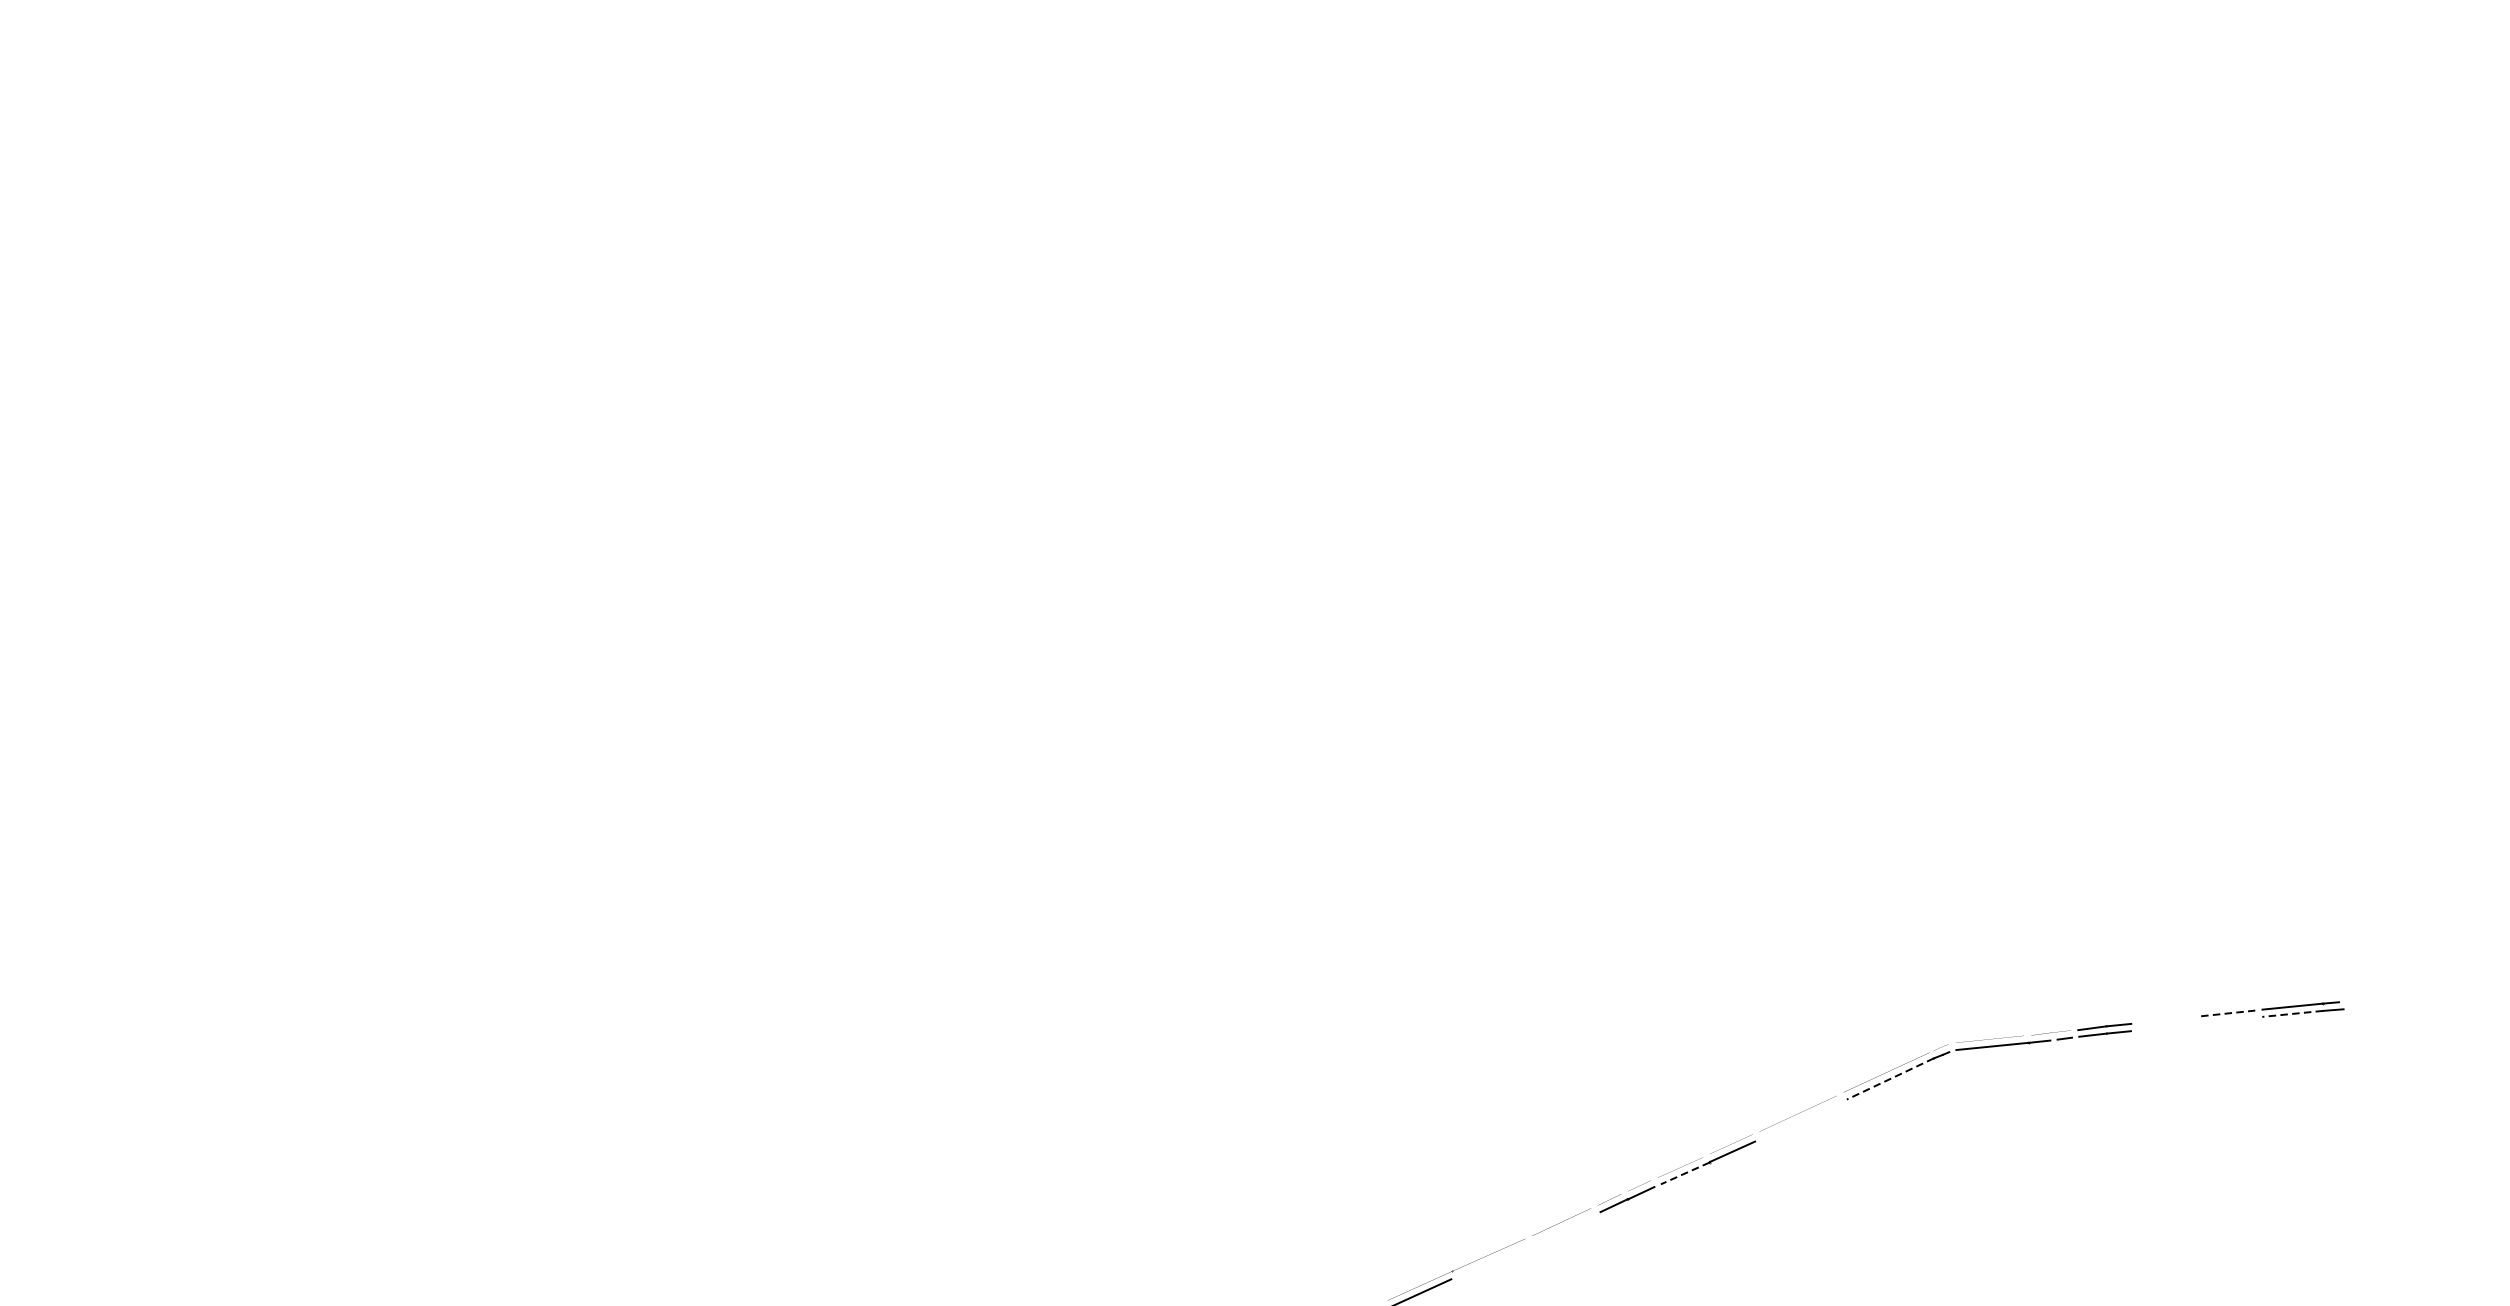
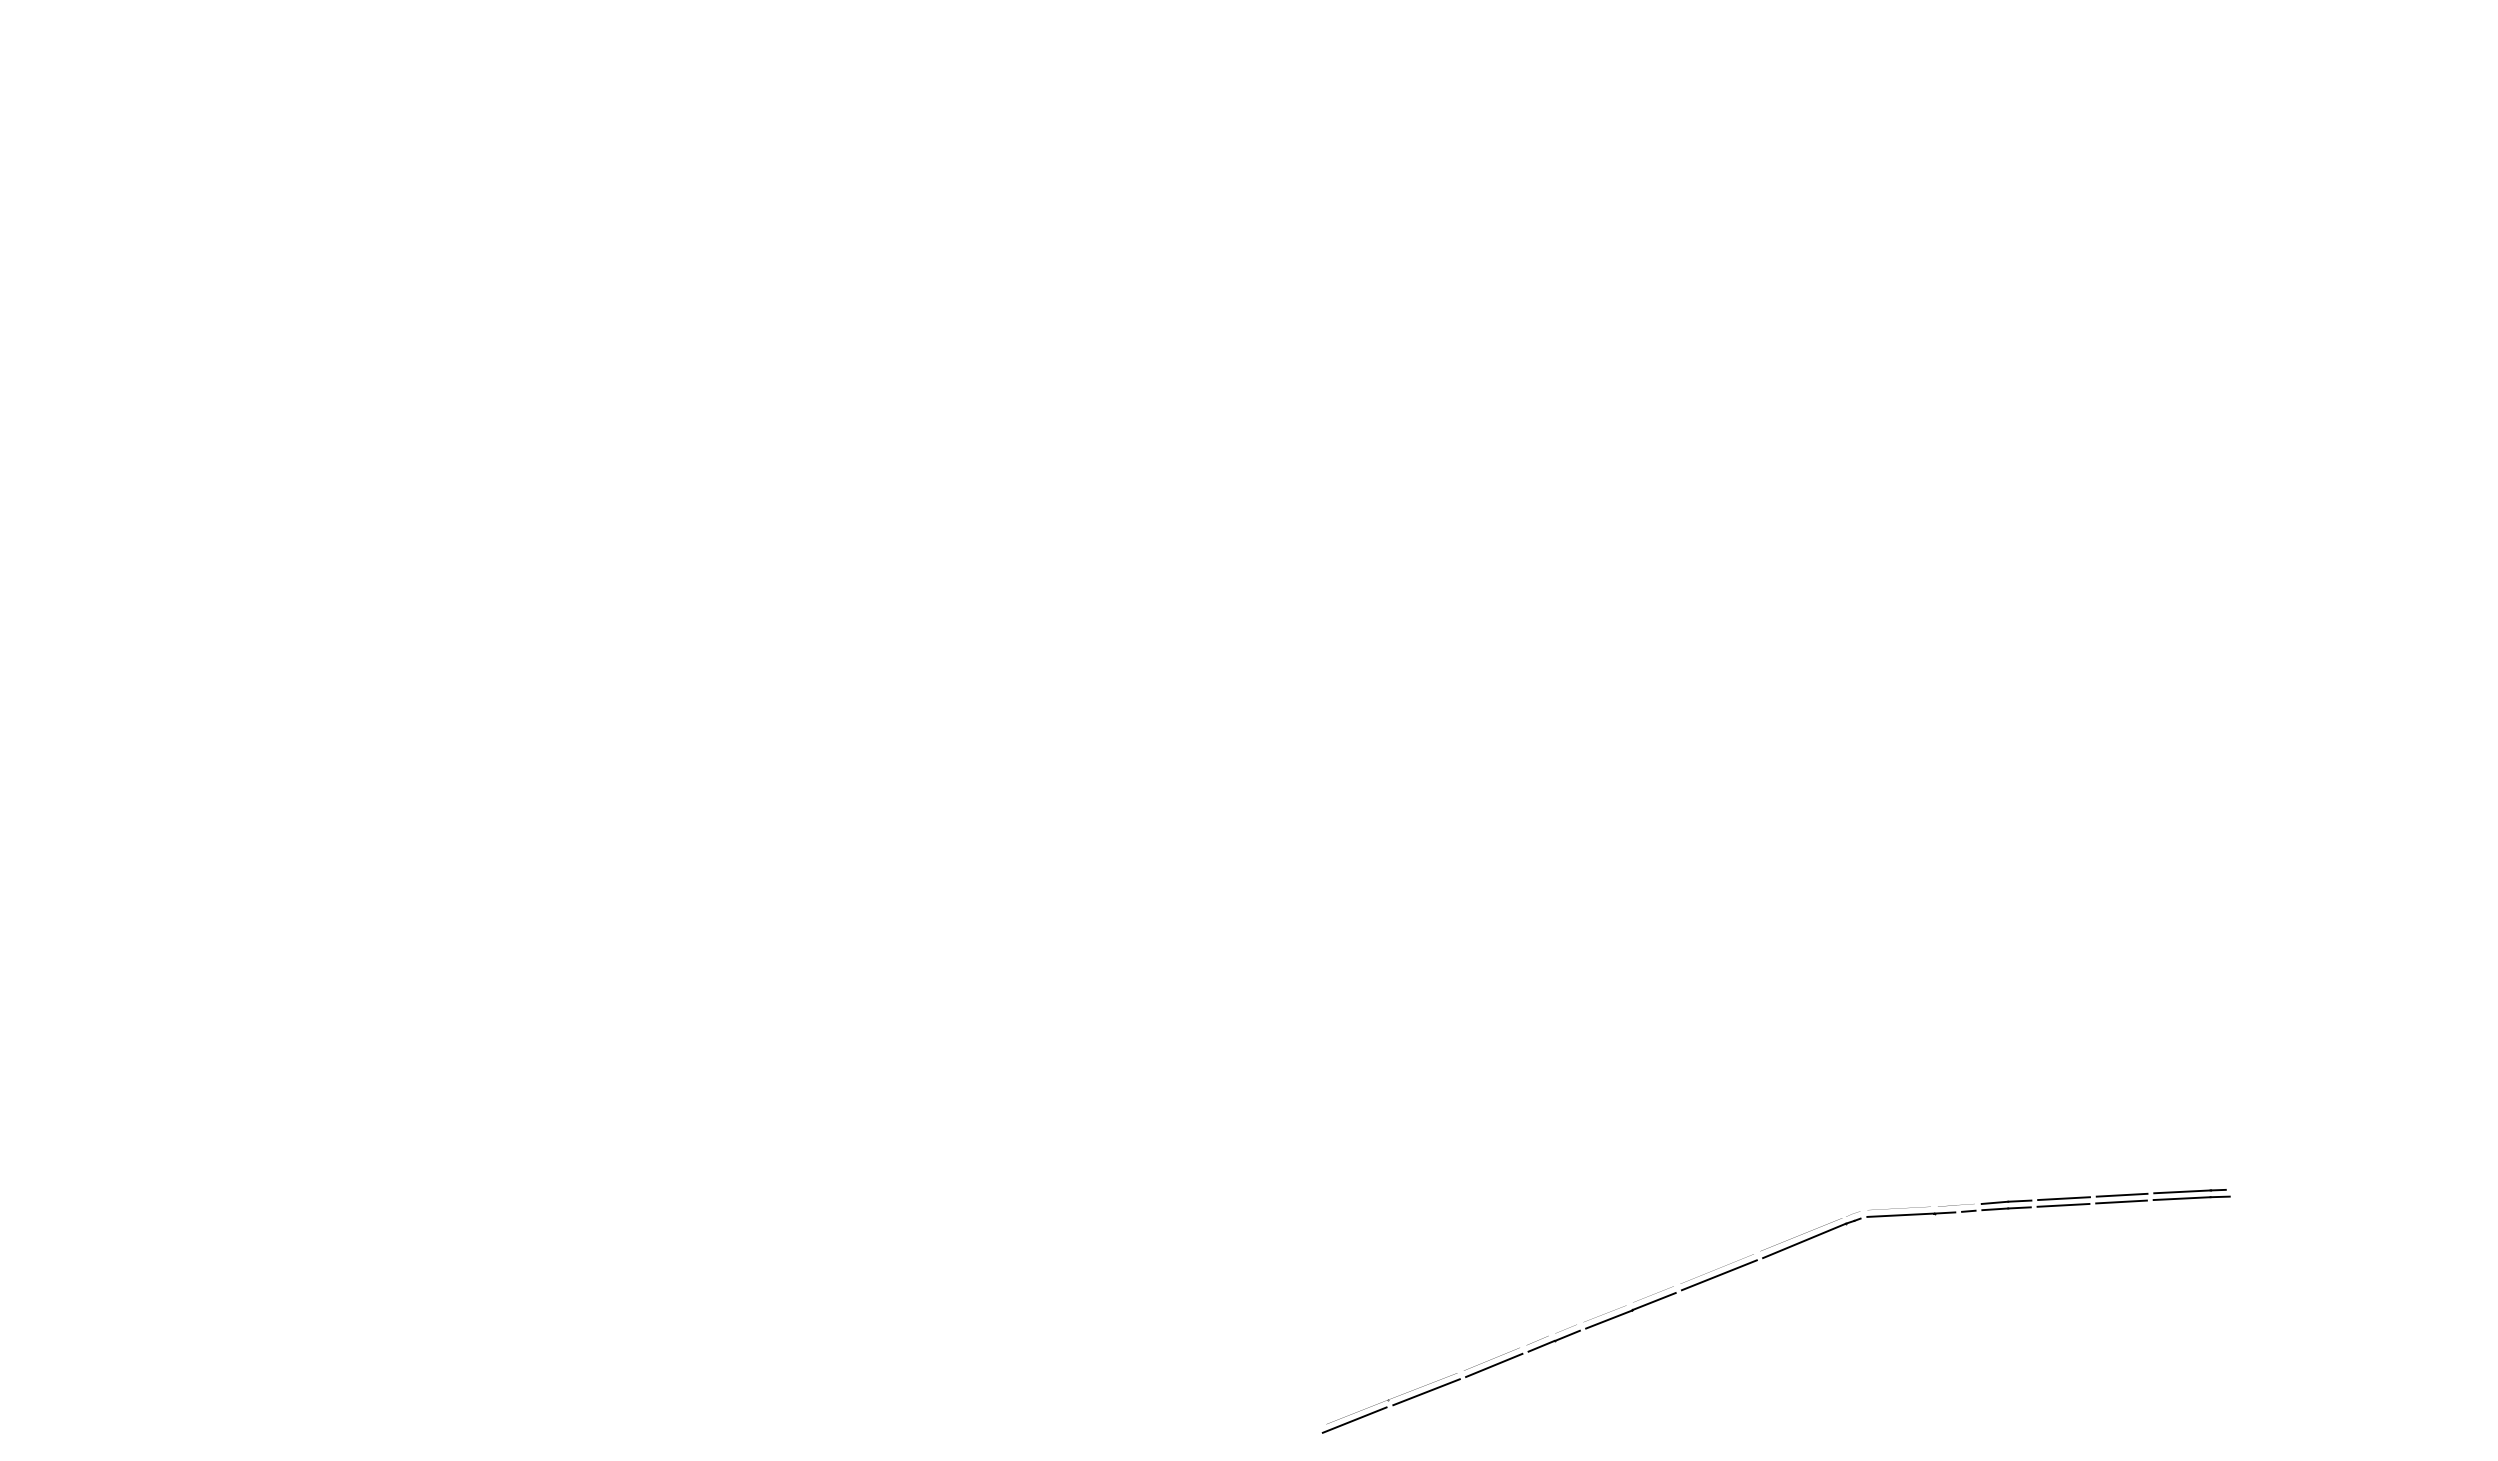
line: (2228, 1013) -> (2122, 1195), dashed -> solid
line: (2291, 1013) -> (2181, 1198), dashed -> solid
line: (2165, 1019) -> (2063, 1198), added
line: (2227, 1020) -> (2121, 1201), added
line: (2165, 1026) -> (2063, 1204), added
line: (1890, 1078) -> (1804, 1240), dashed -> solid
line: (1799, 1120) -> (1718, 1275), added
line: (1685, 1173) -> (1609, 1319), dashed -> solid
line: (1564, 1228) -> (1494, 1365), added
line: (1493, 1261) -> (1426, 1392), added

